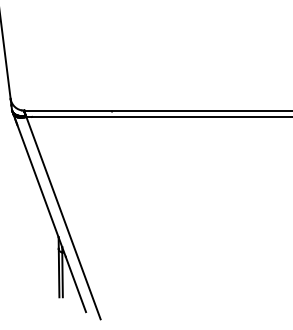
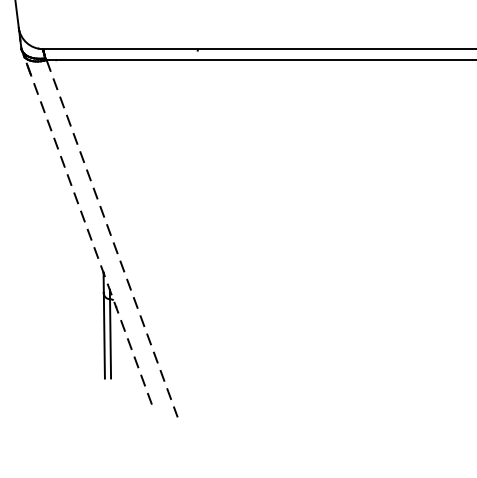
line: (49, 212) -> (87, 228), solid -> dashed
line: (63, 218) -> (112, 239), solid -> dashed

